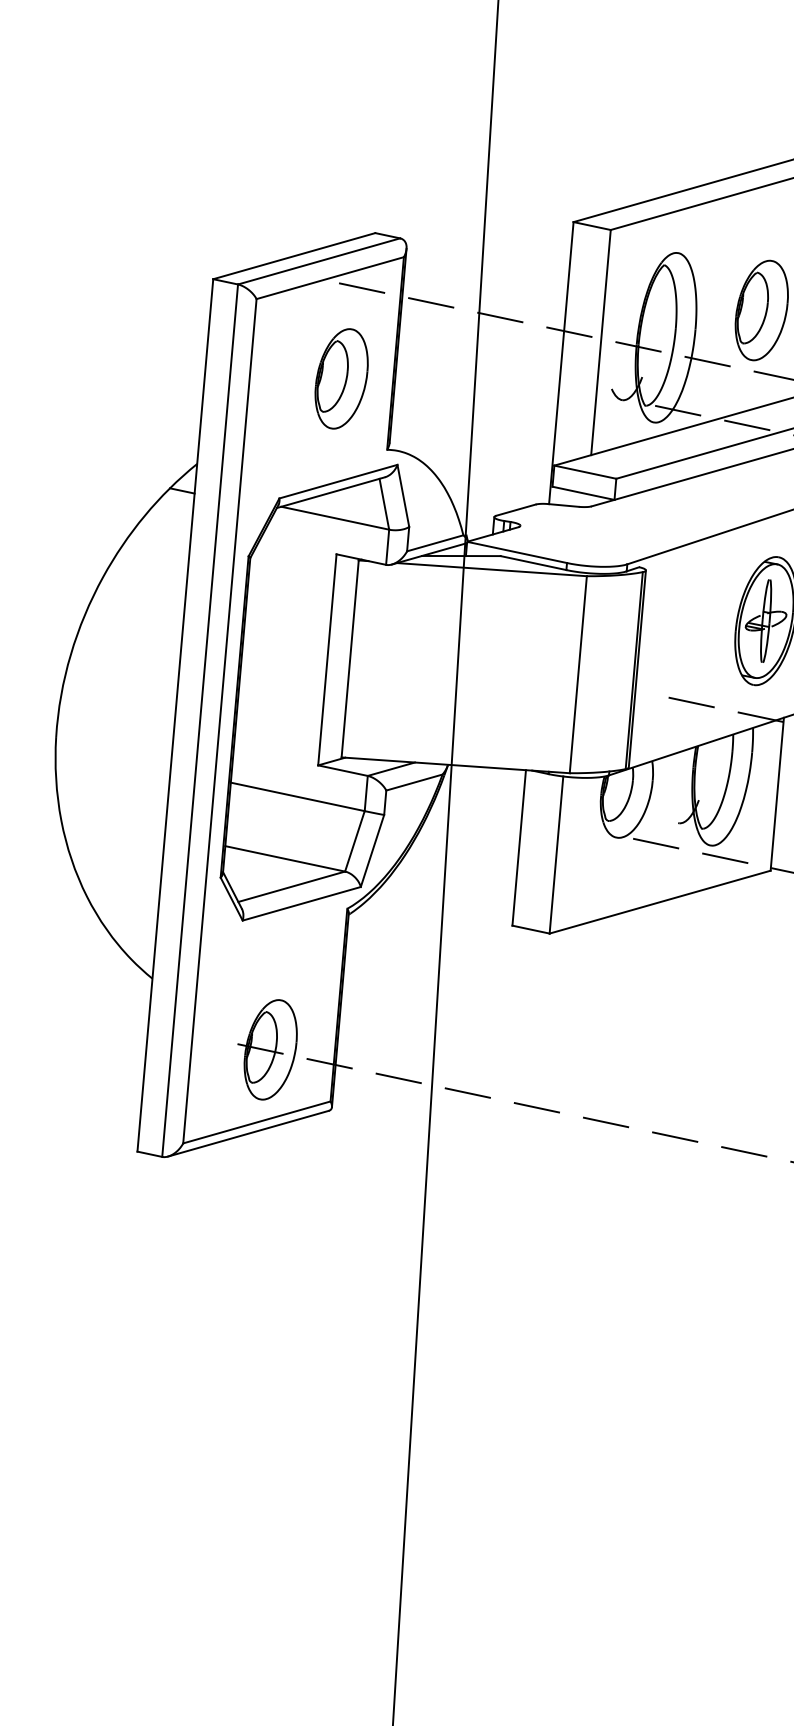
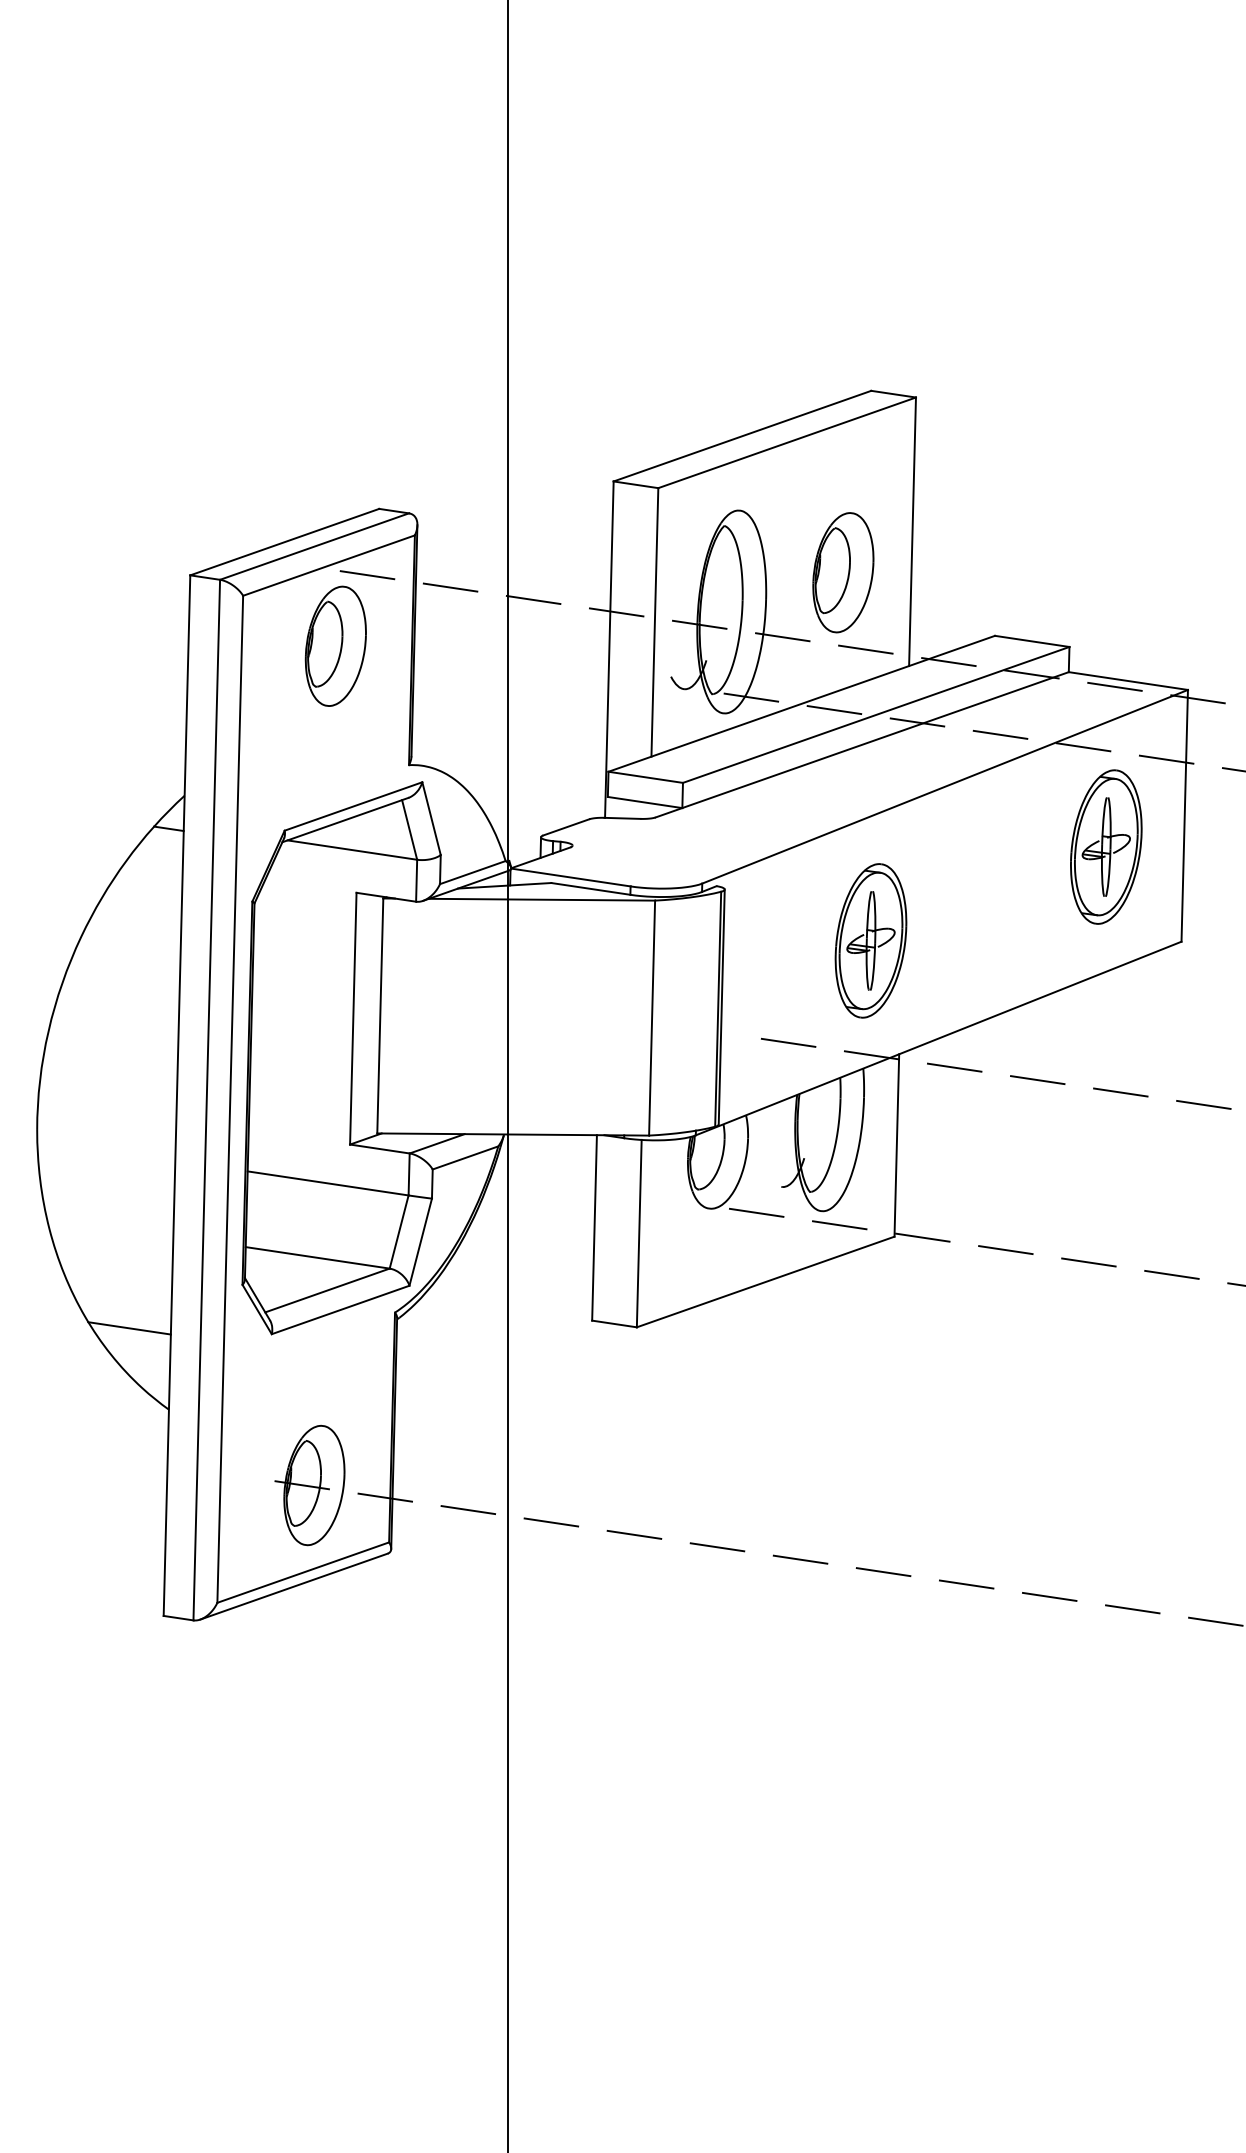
part: (341, 378) -> (335, 645), moved
line: (123, 908) -> (129, 1328), added

